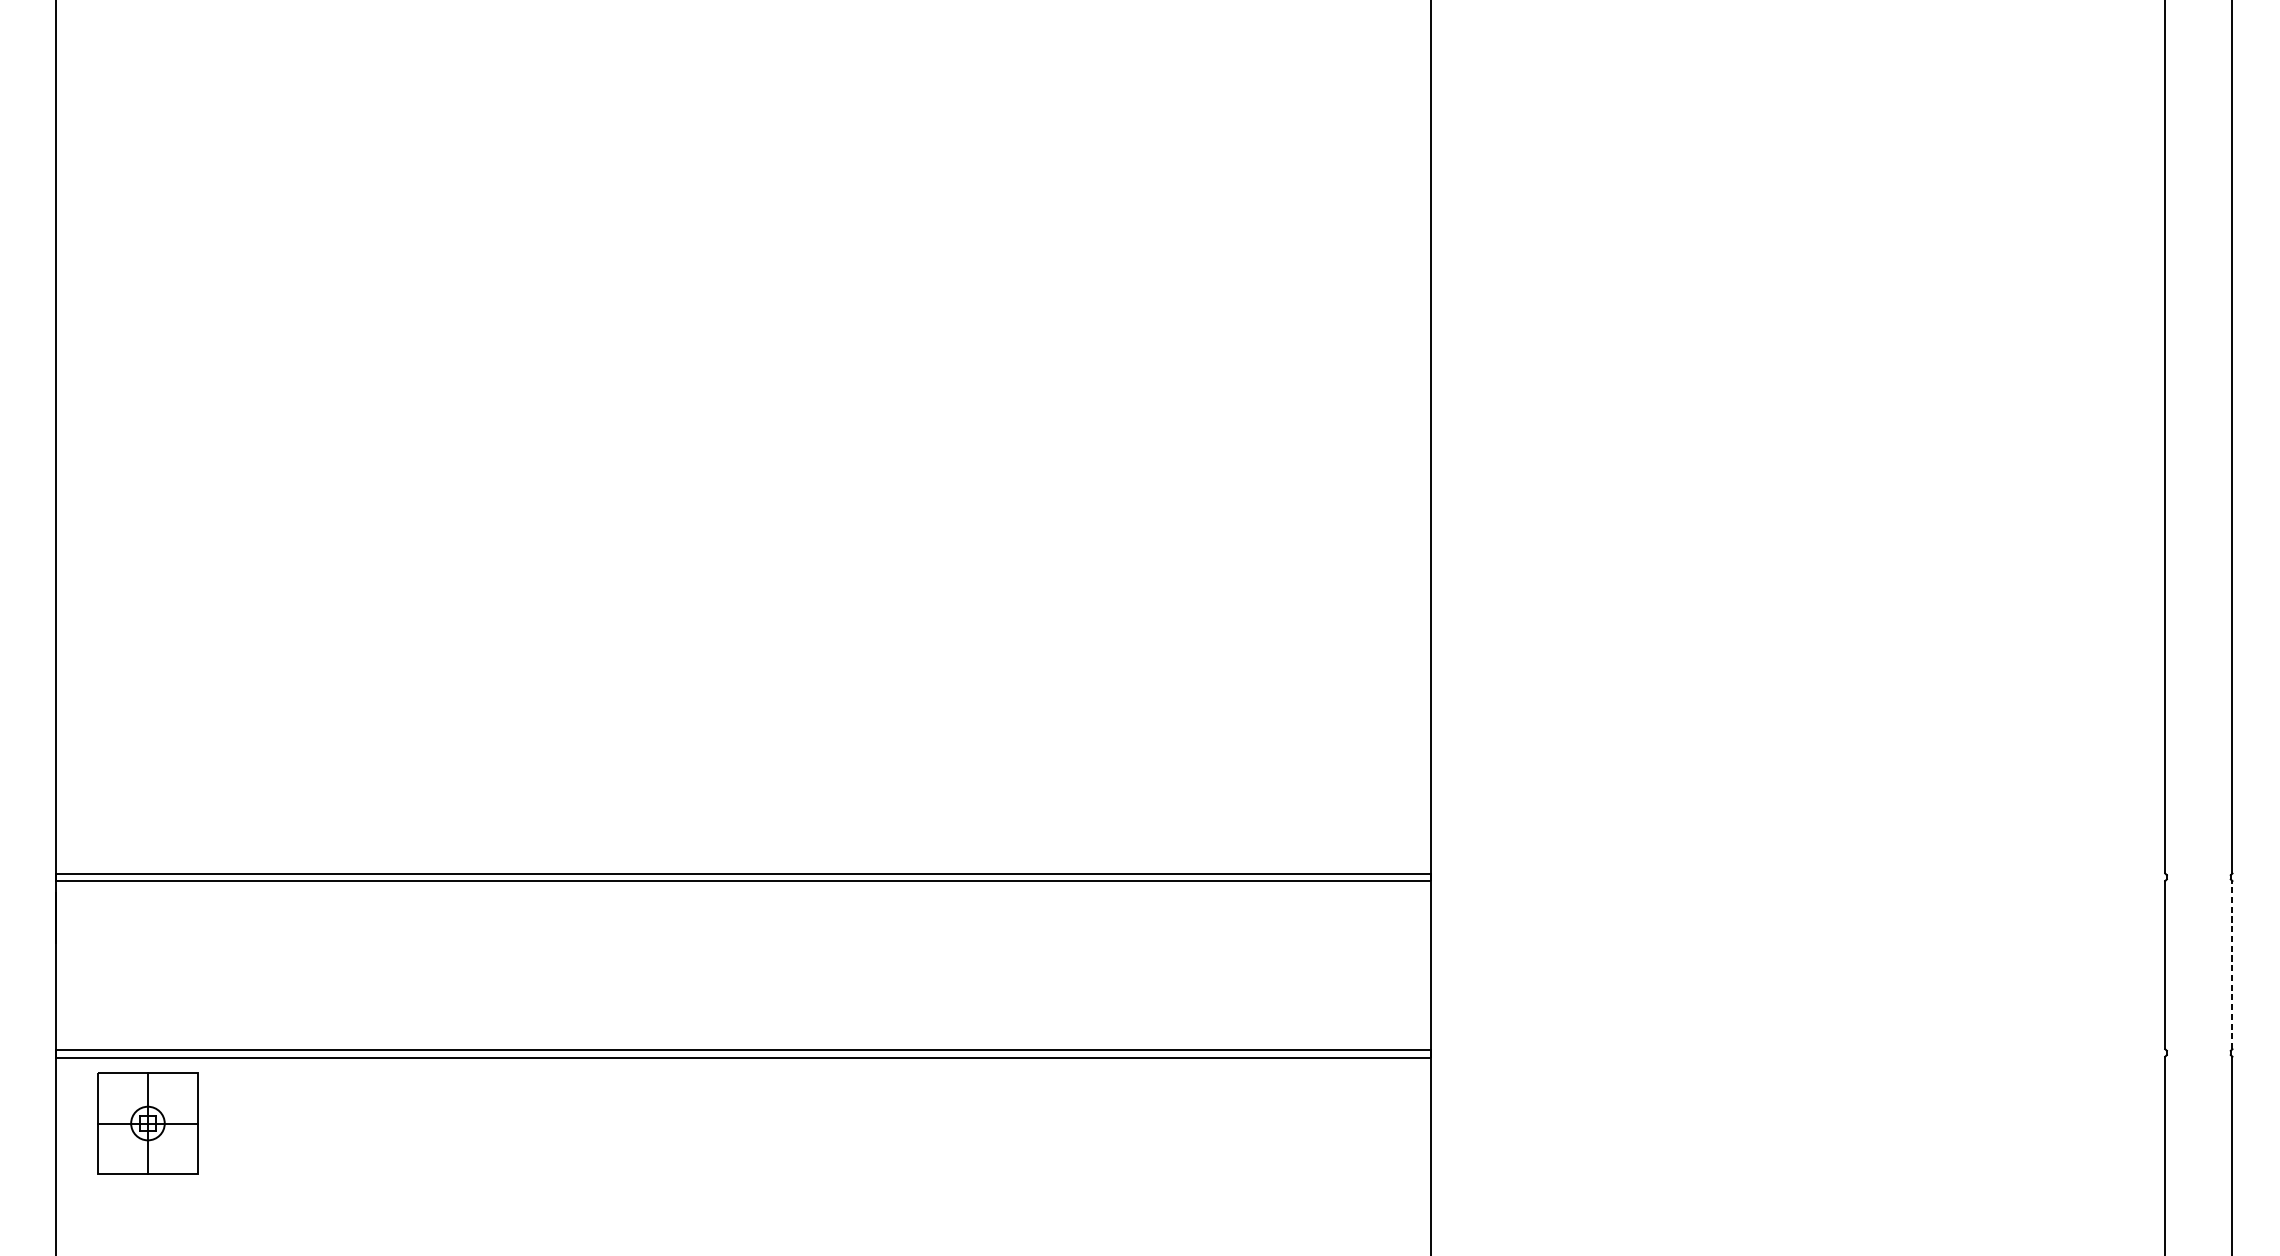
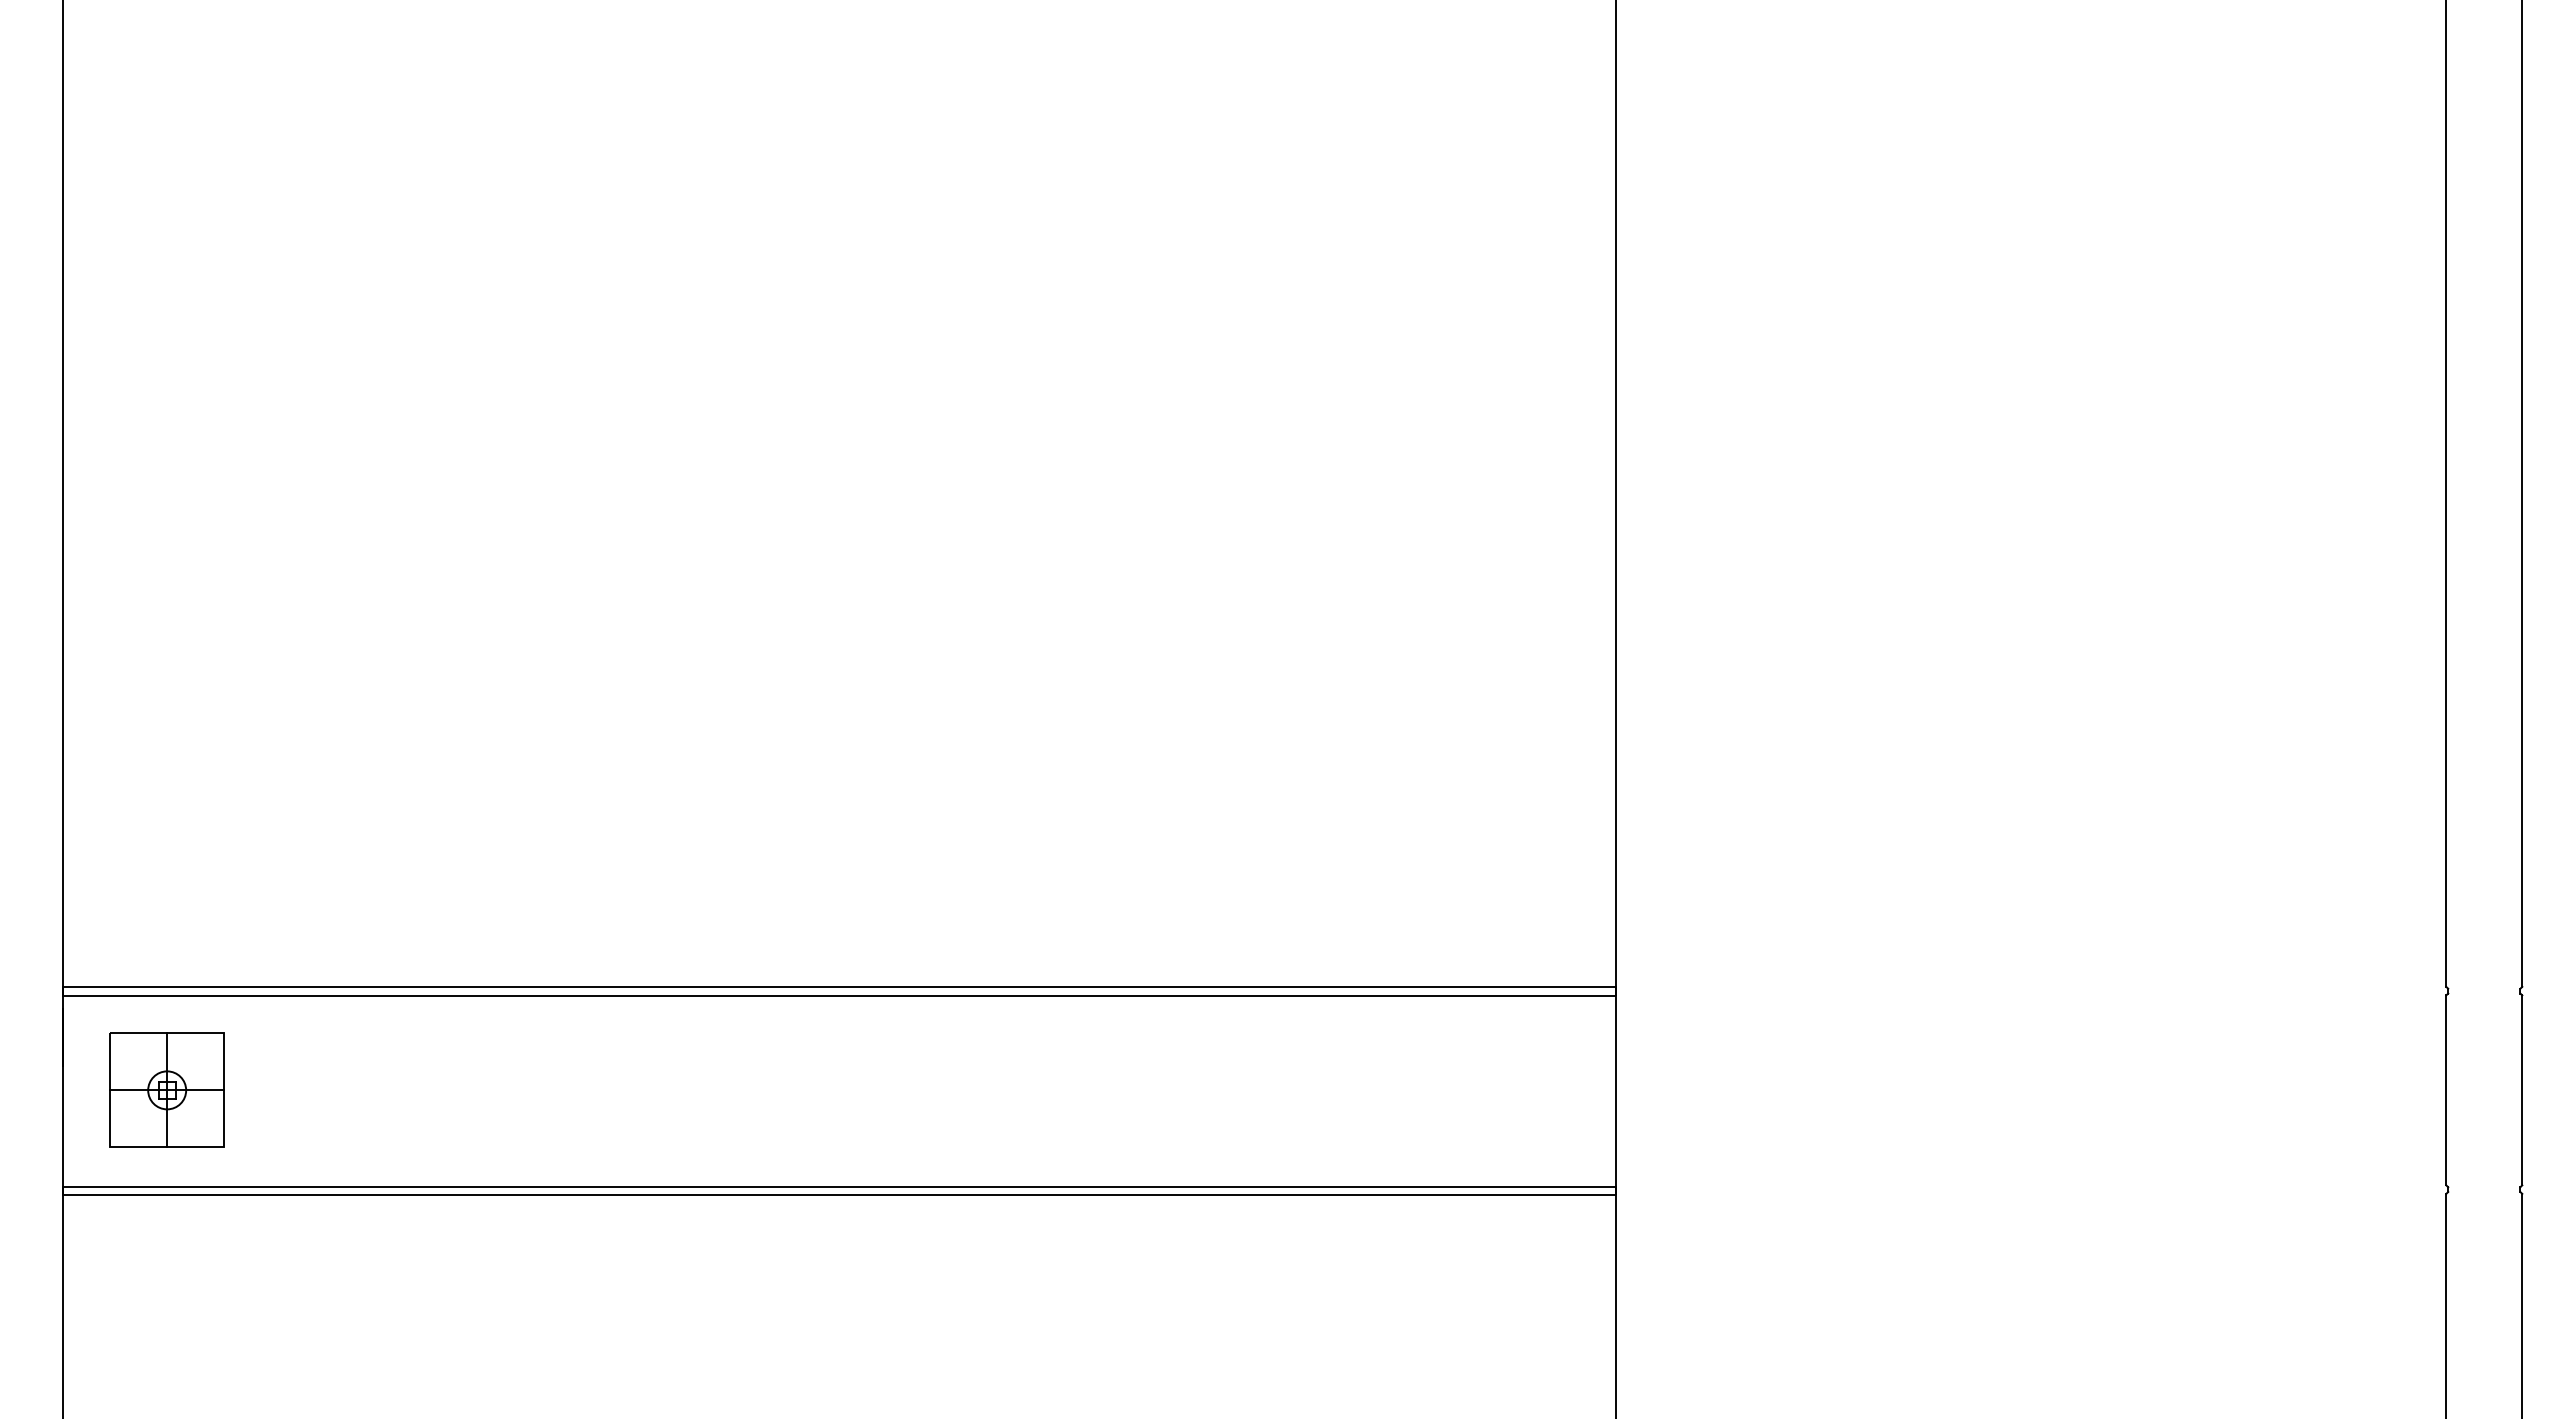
line: (2232, 965) -> (2522, 1090), dashed -> solid
part: (147, 1122) -> (166, 1089), moved

